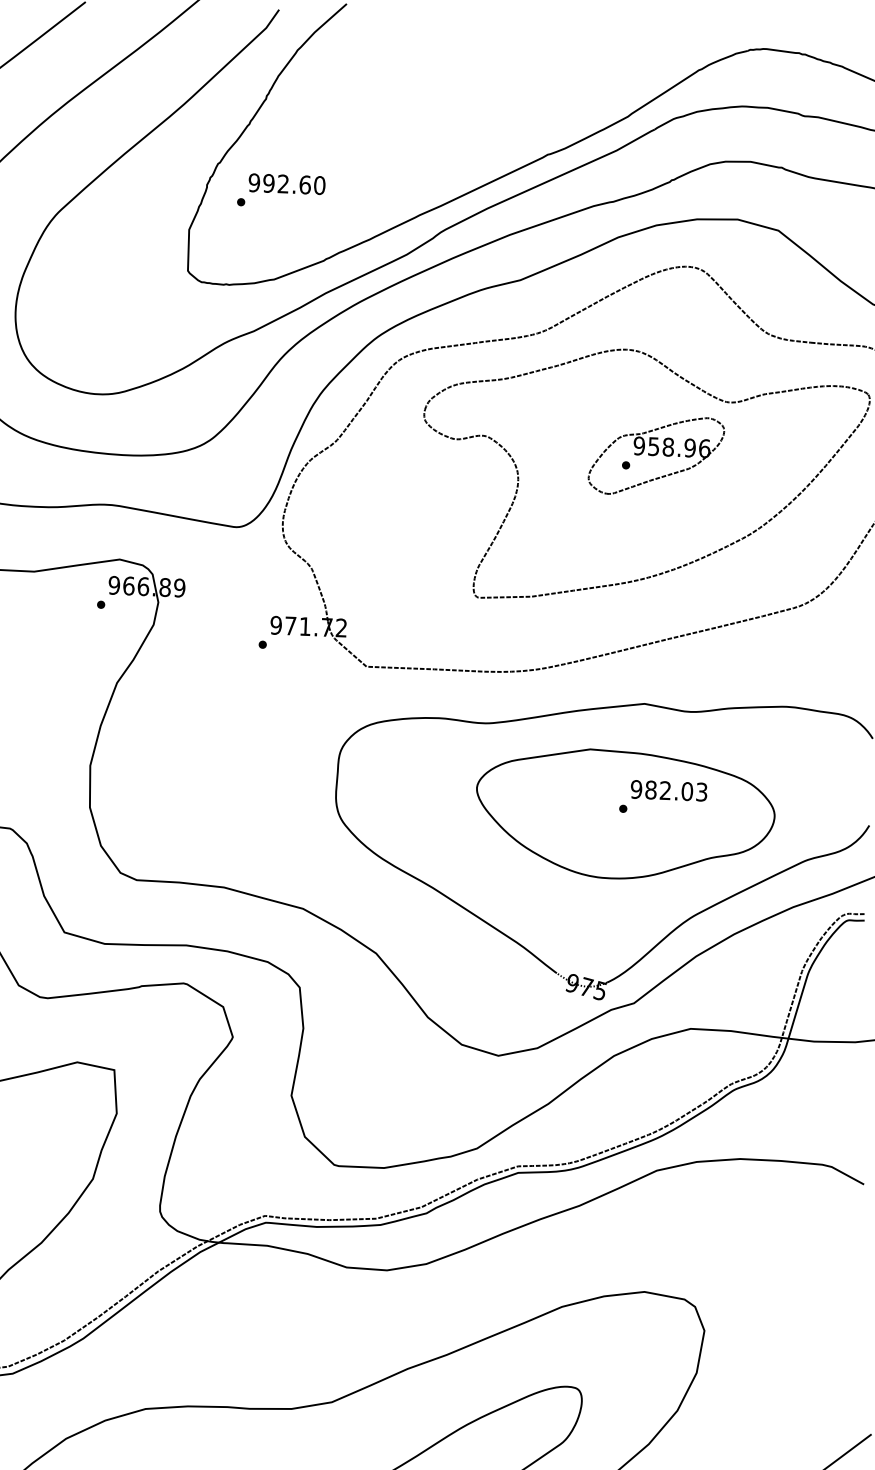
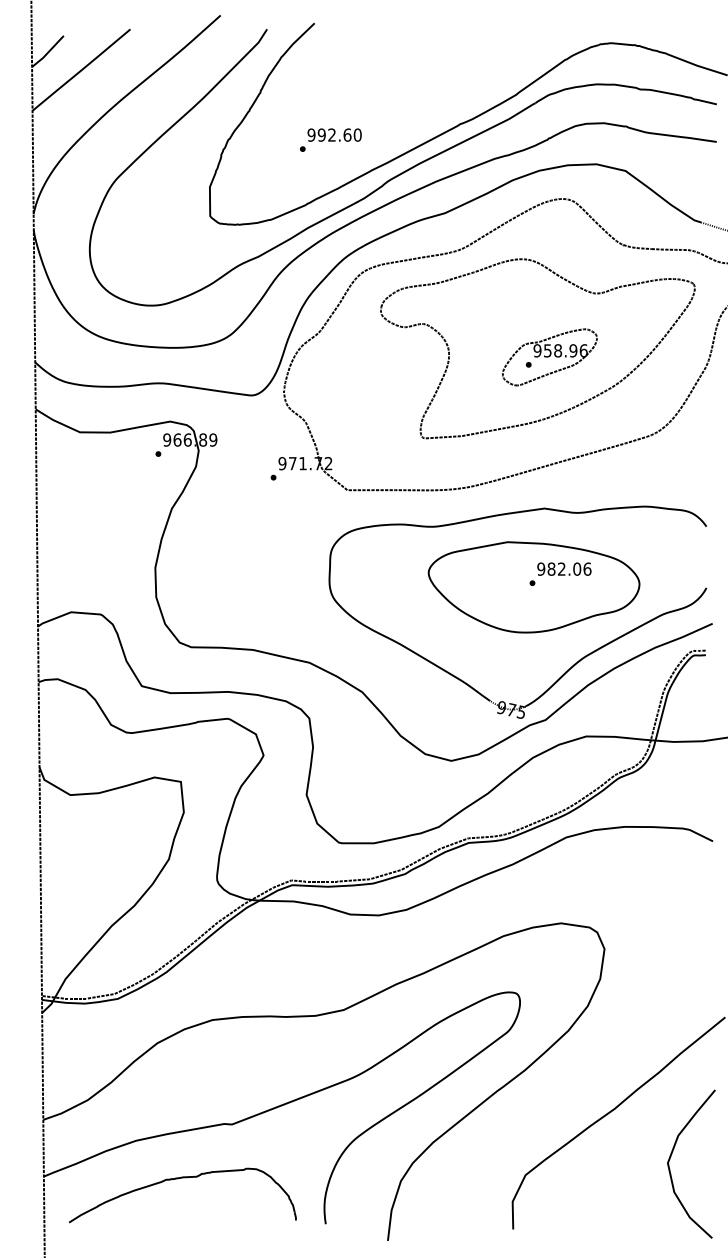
text: (280, 190) -> (330, 139), moved
part: (655, 456) -> (549, 357), moved
text: (701, 791) -> (587, 568), 982.03 -> 982.06

